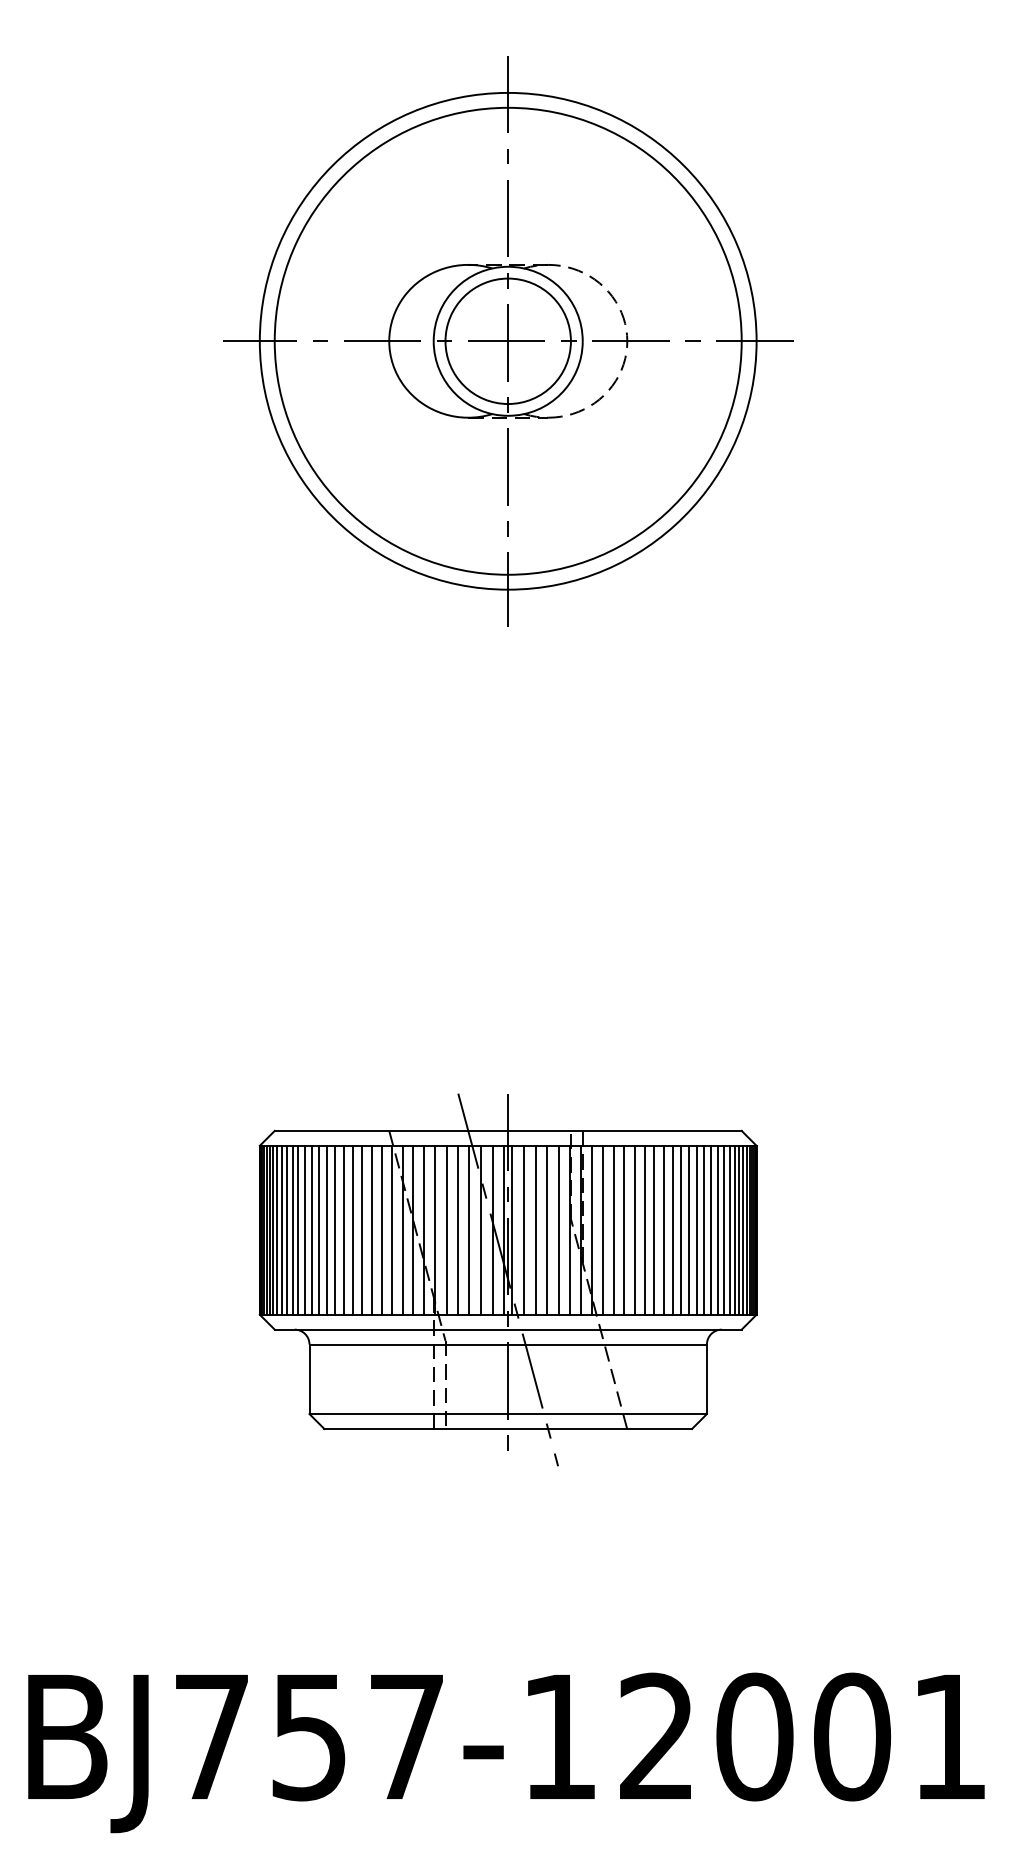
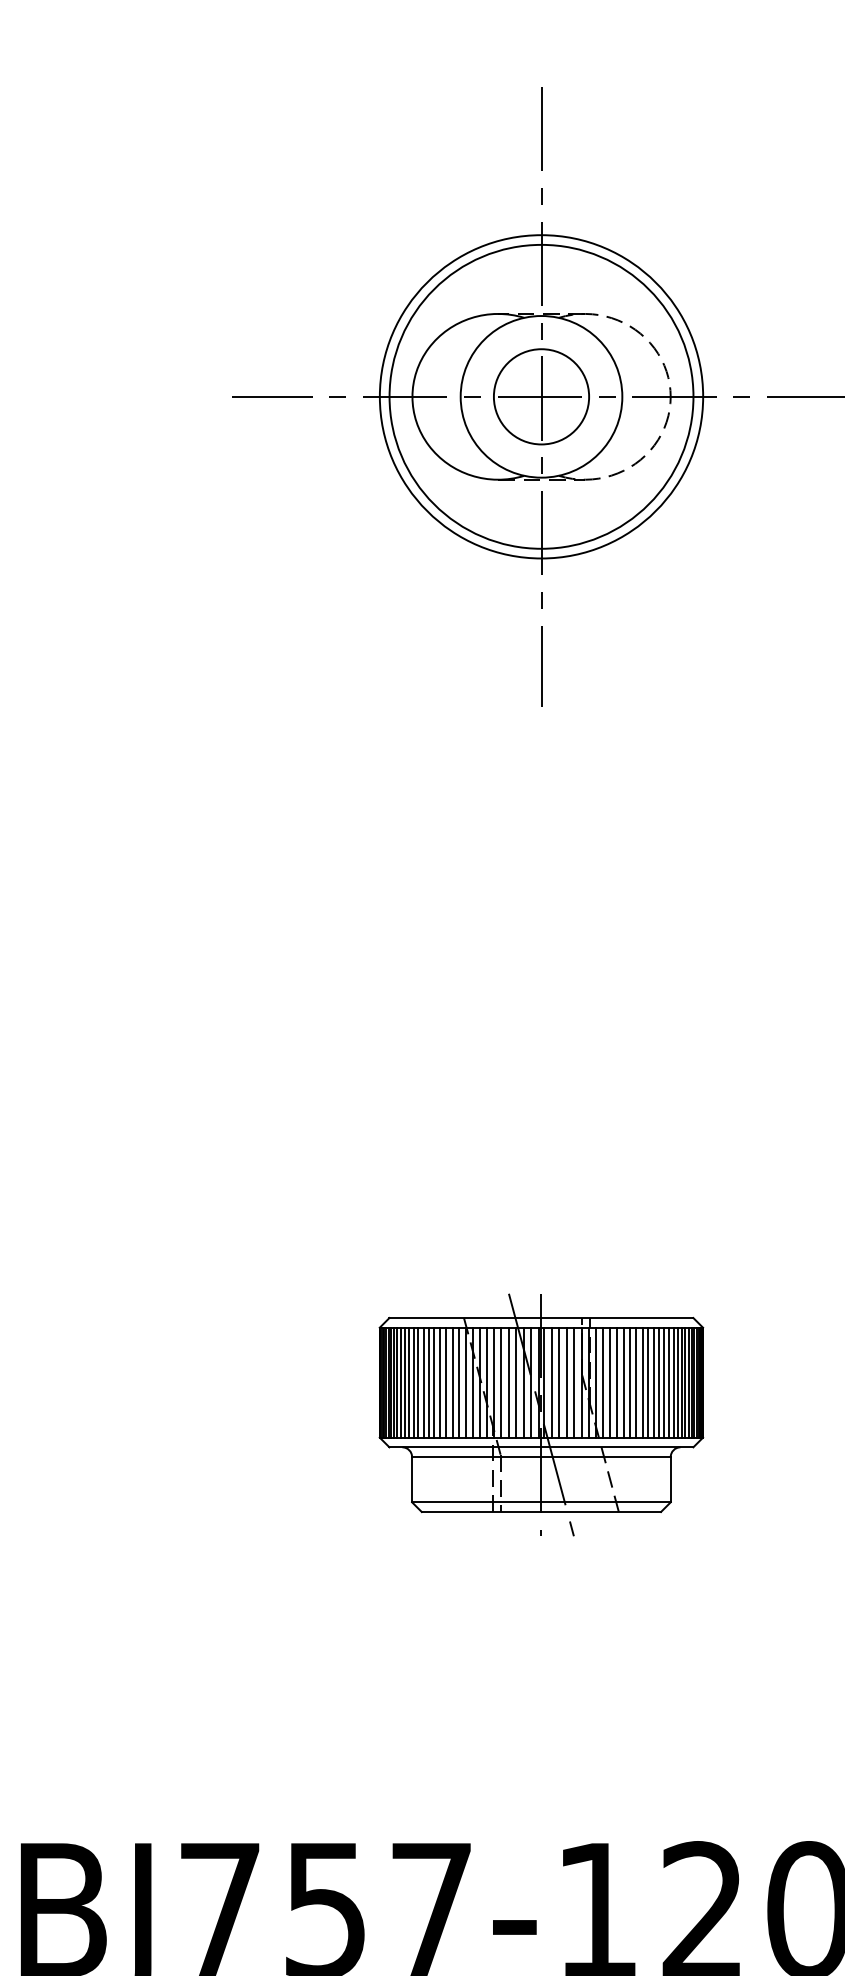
circle: (507, 340) -> (540, 395), size x0.6
circle: (507, 340) -> (540, 395), size x0.6
circle: (507, 341) -> (540, 397), size x0.7
part: (507, 1279) -> (540, 1414), size x0.6

